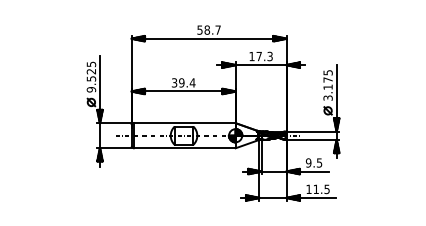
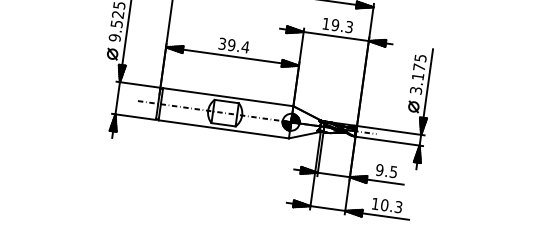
text: (259, 56) -> (335, 25), 17.3 -> 19.3
text: (321, 189) -> (391, 206), 11.5 -> 10.3

